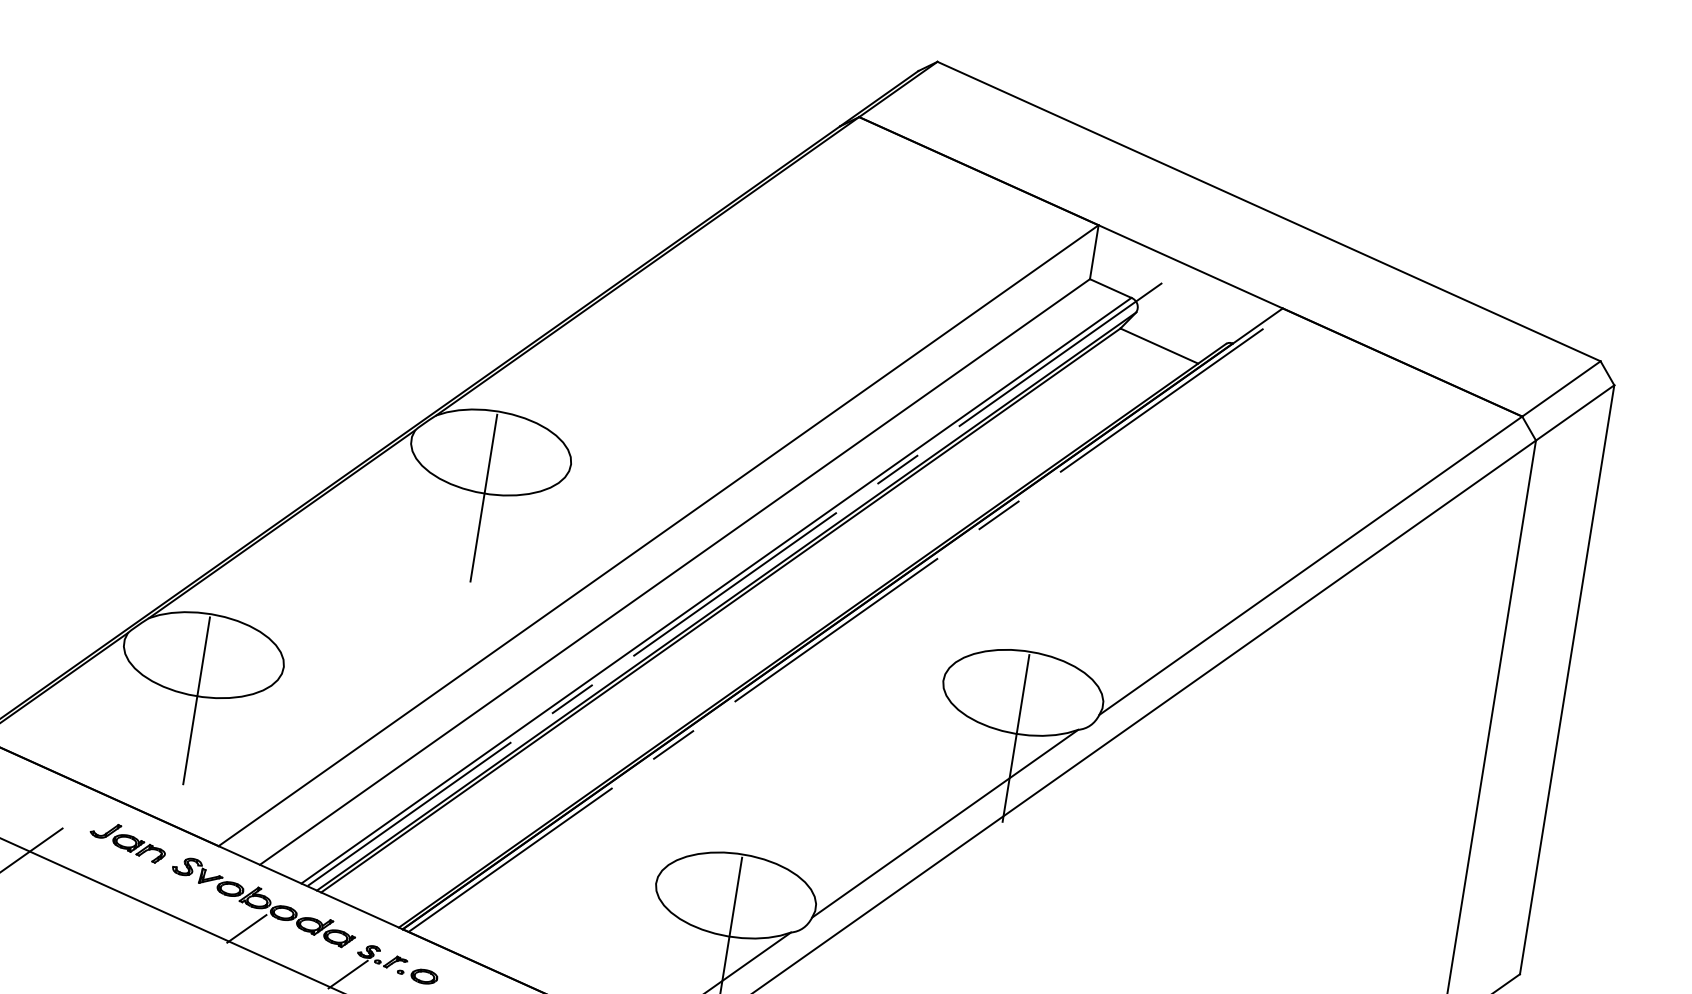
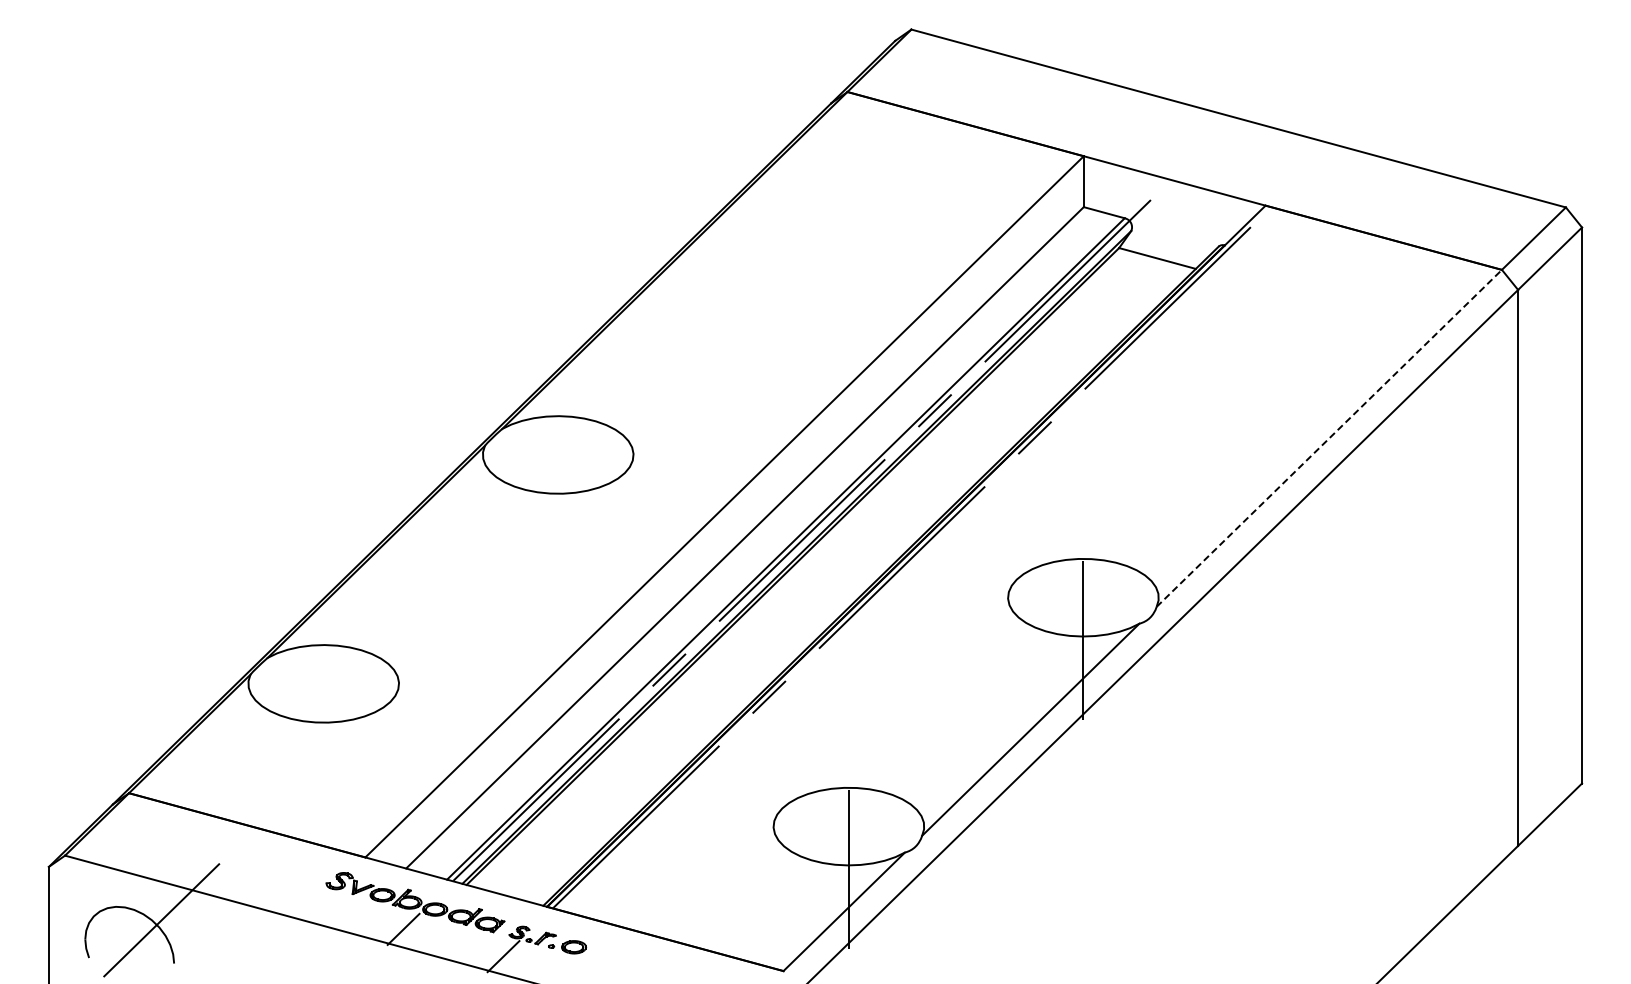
line: (484, 497) -> (558, 497), removed
line: (1310, 565) -> (1329, 438), solid -> dashed
line: (196, 700) -> (323, 726), removed
part: (126, 842) -> (280, 867), removed

